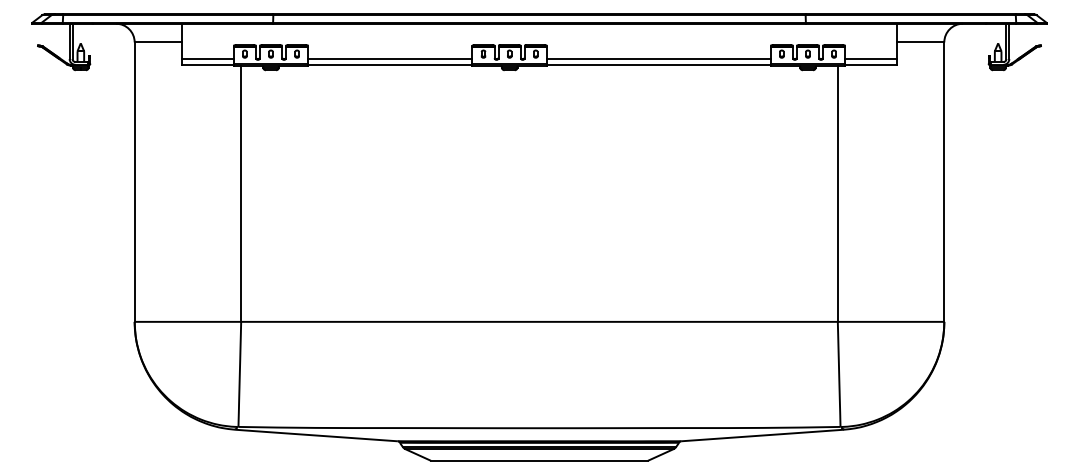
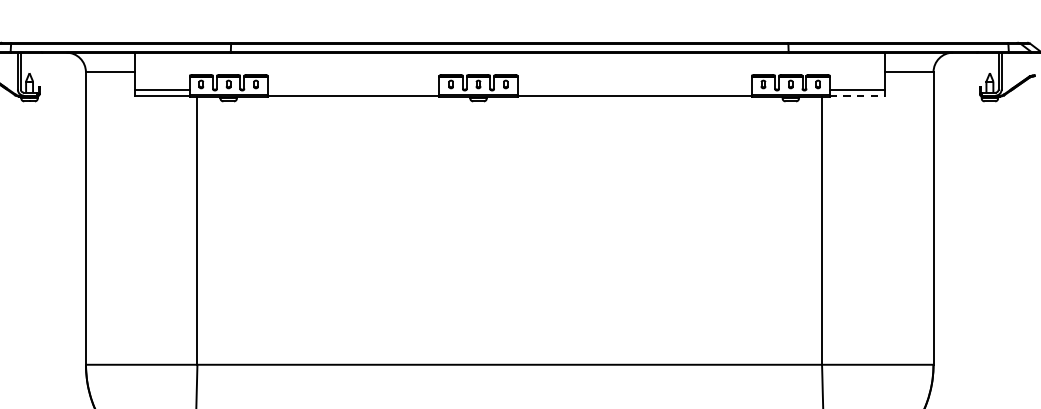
line: (390, 59) -> (353, 90), removed
line: (658, 59) -> (634, 90), removed
line: (871, 64) -> (857, 95), solid -> dashed

